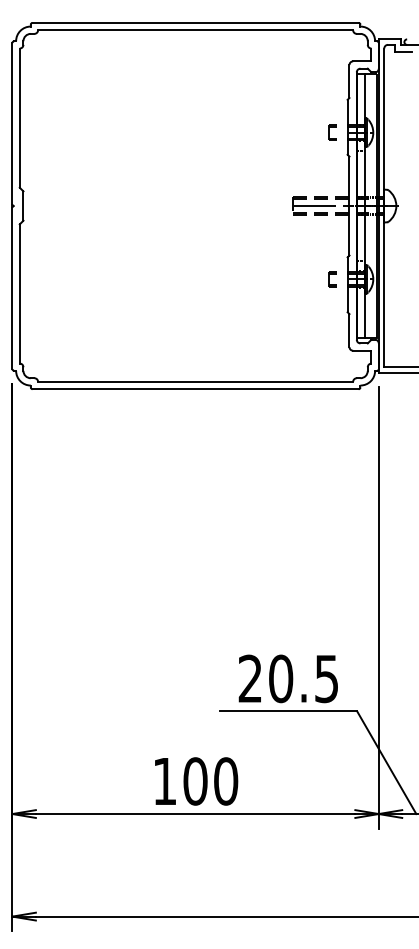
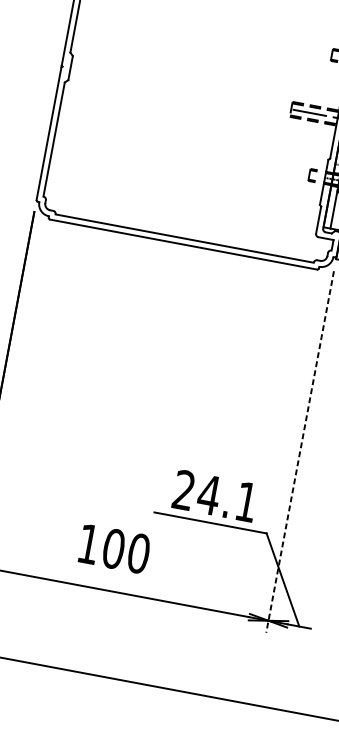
line: (378, 608) -> (299, 452), solid -> dashed
text: (302, 678) -> (226, 498), 20.5 -> 24.1
text: (196, 781) -> (114, 549), moved

